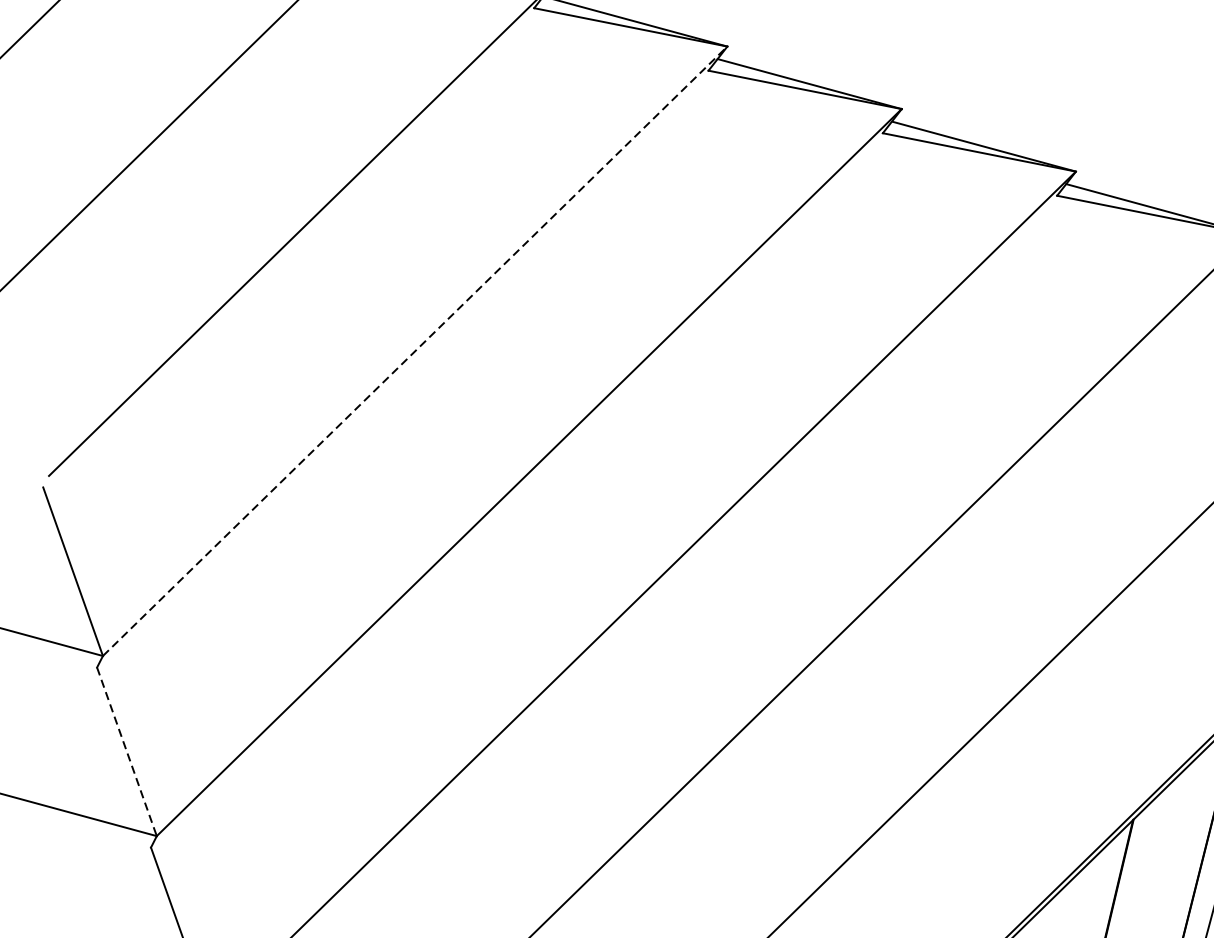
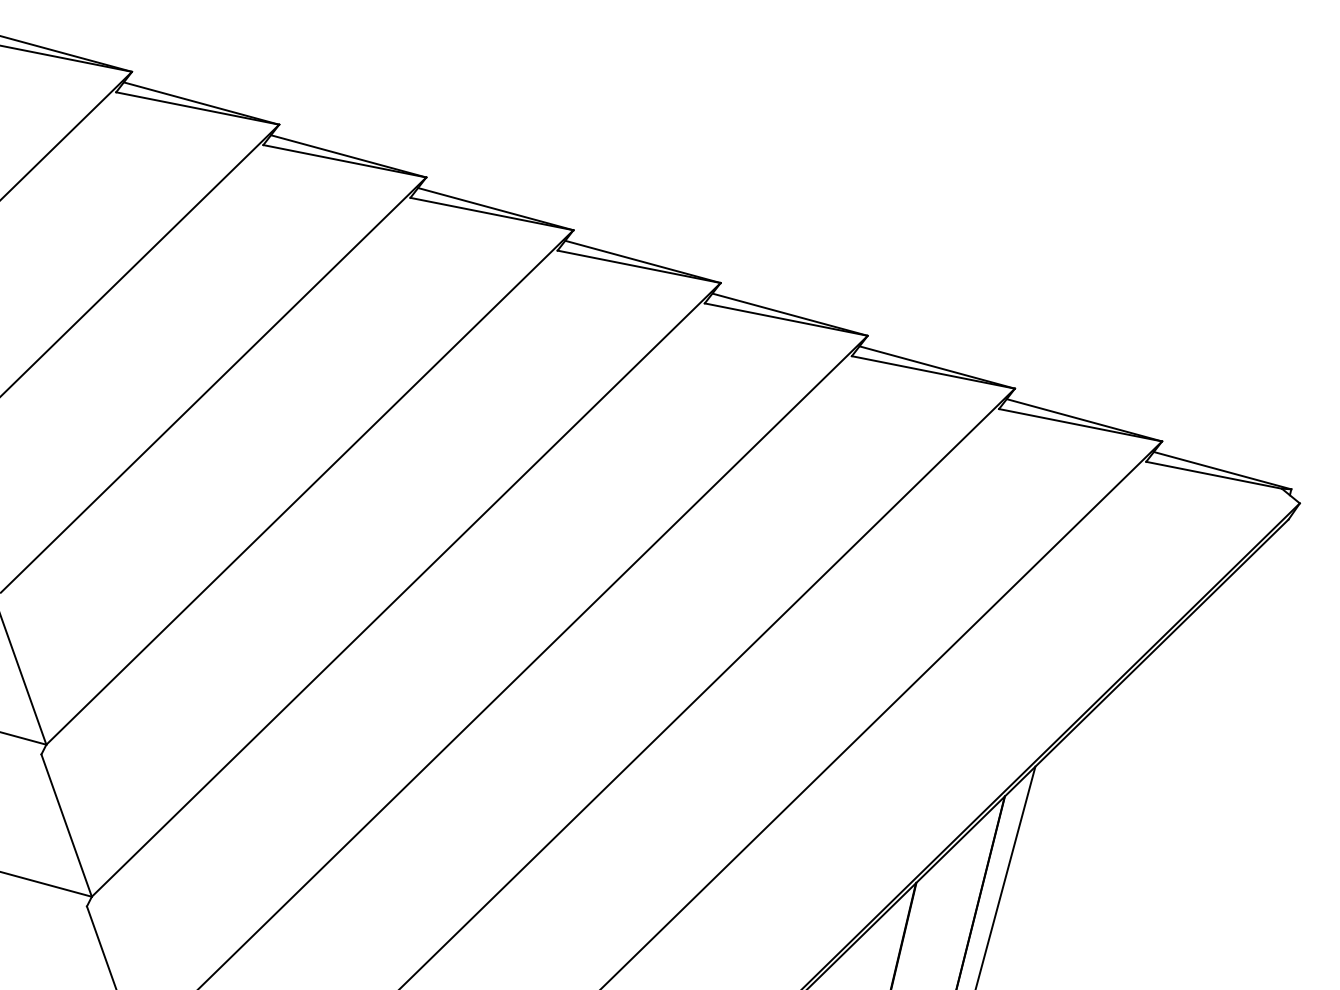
line: (415, 351) -> (310, 487), dashed -> solid
line: (126, 752) -> (66, 826), dashed -> solid

